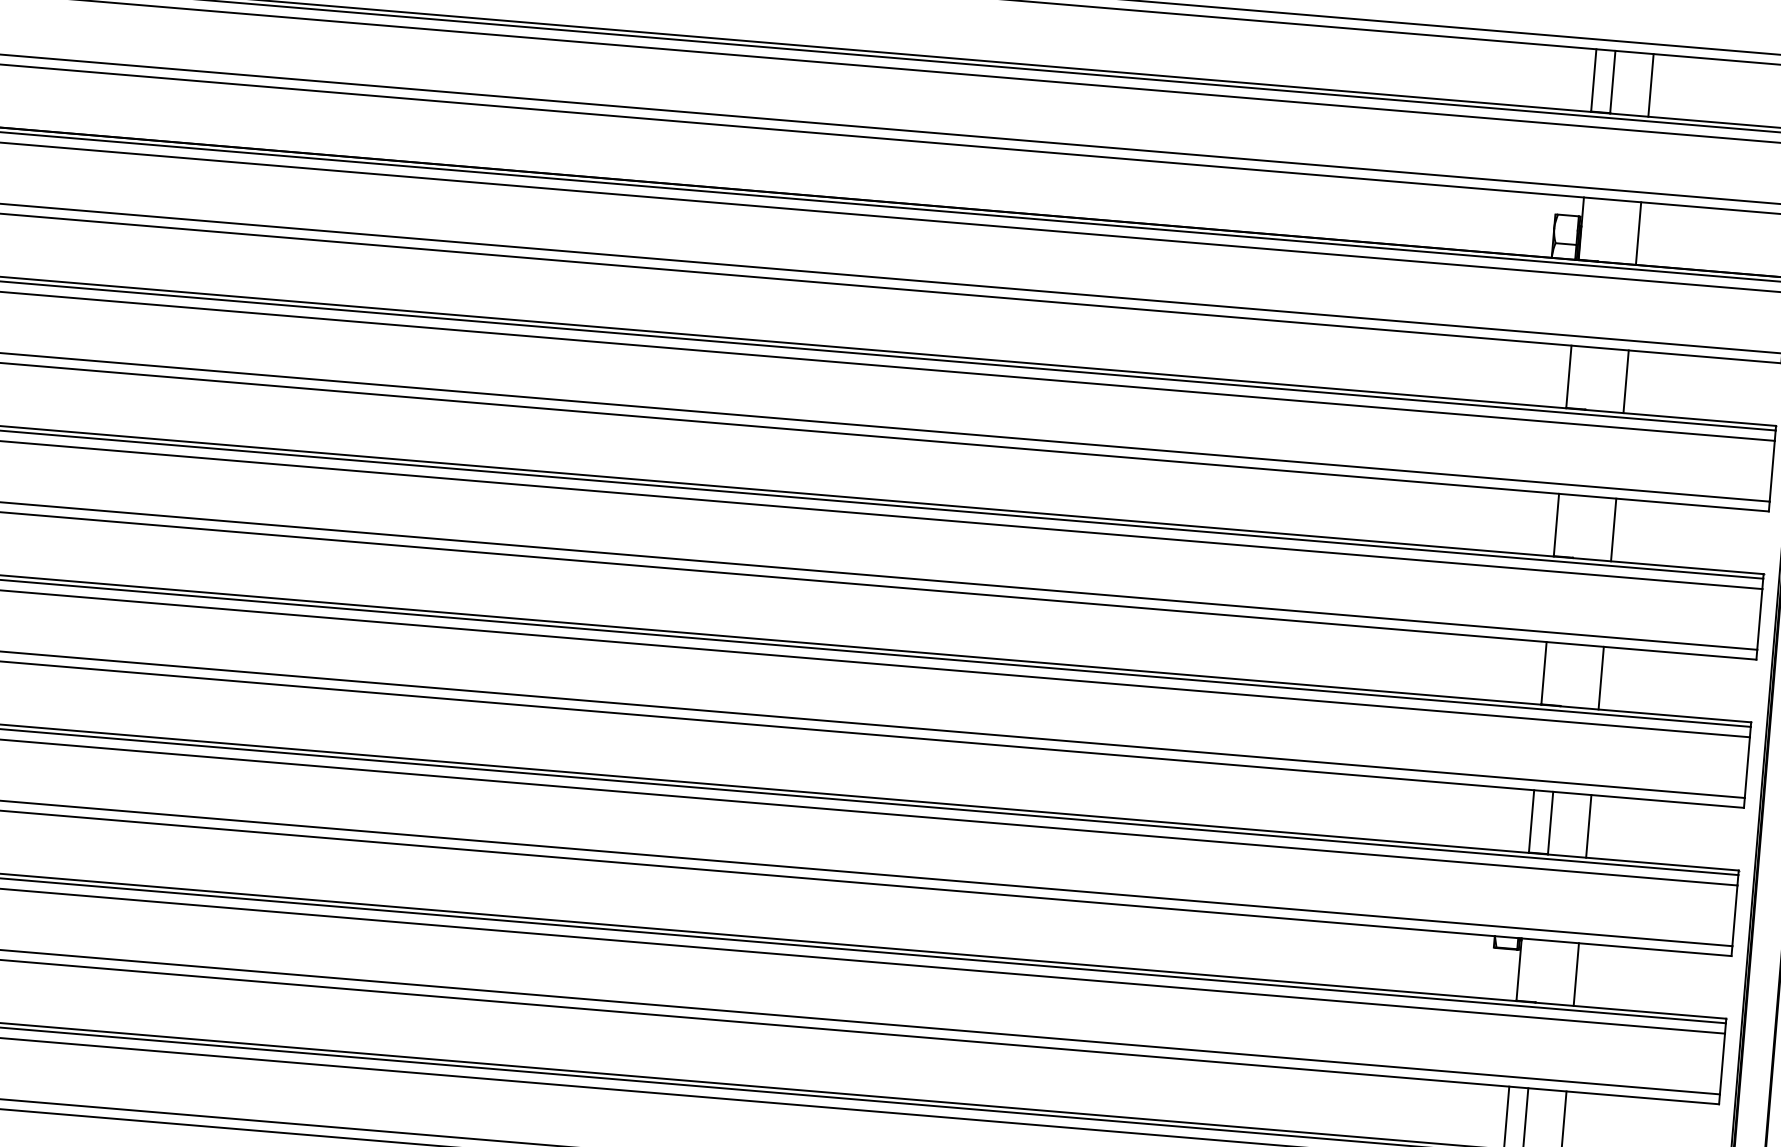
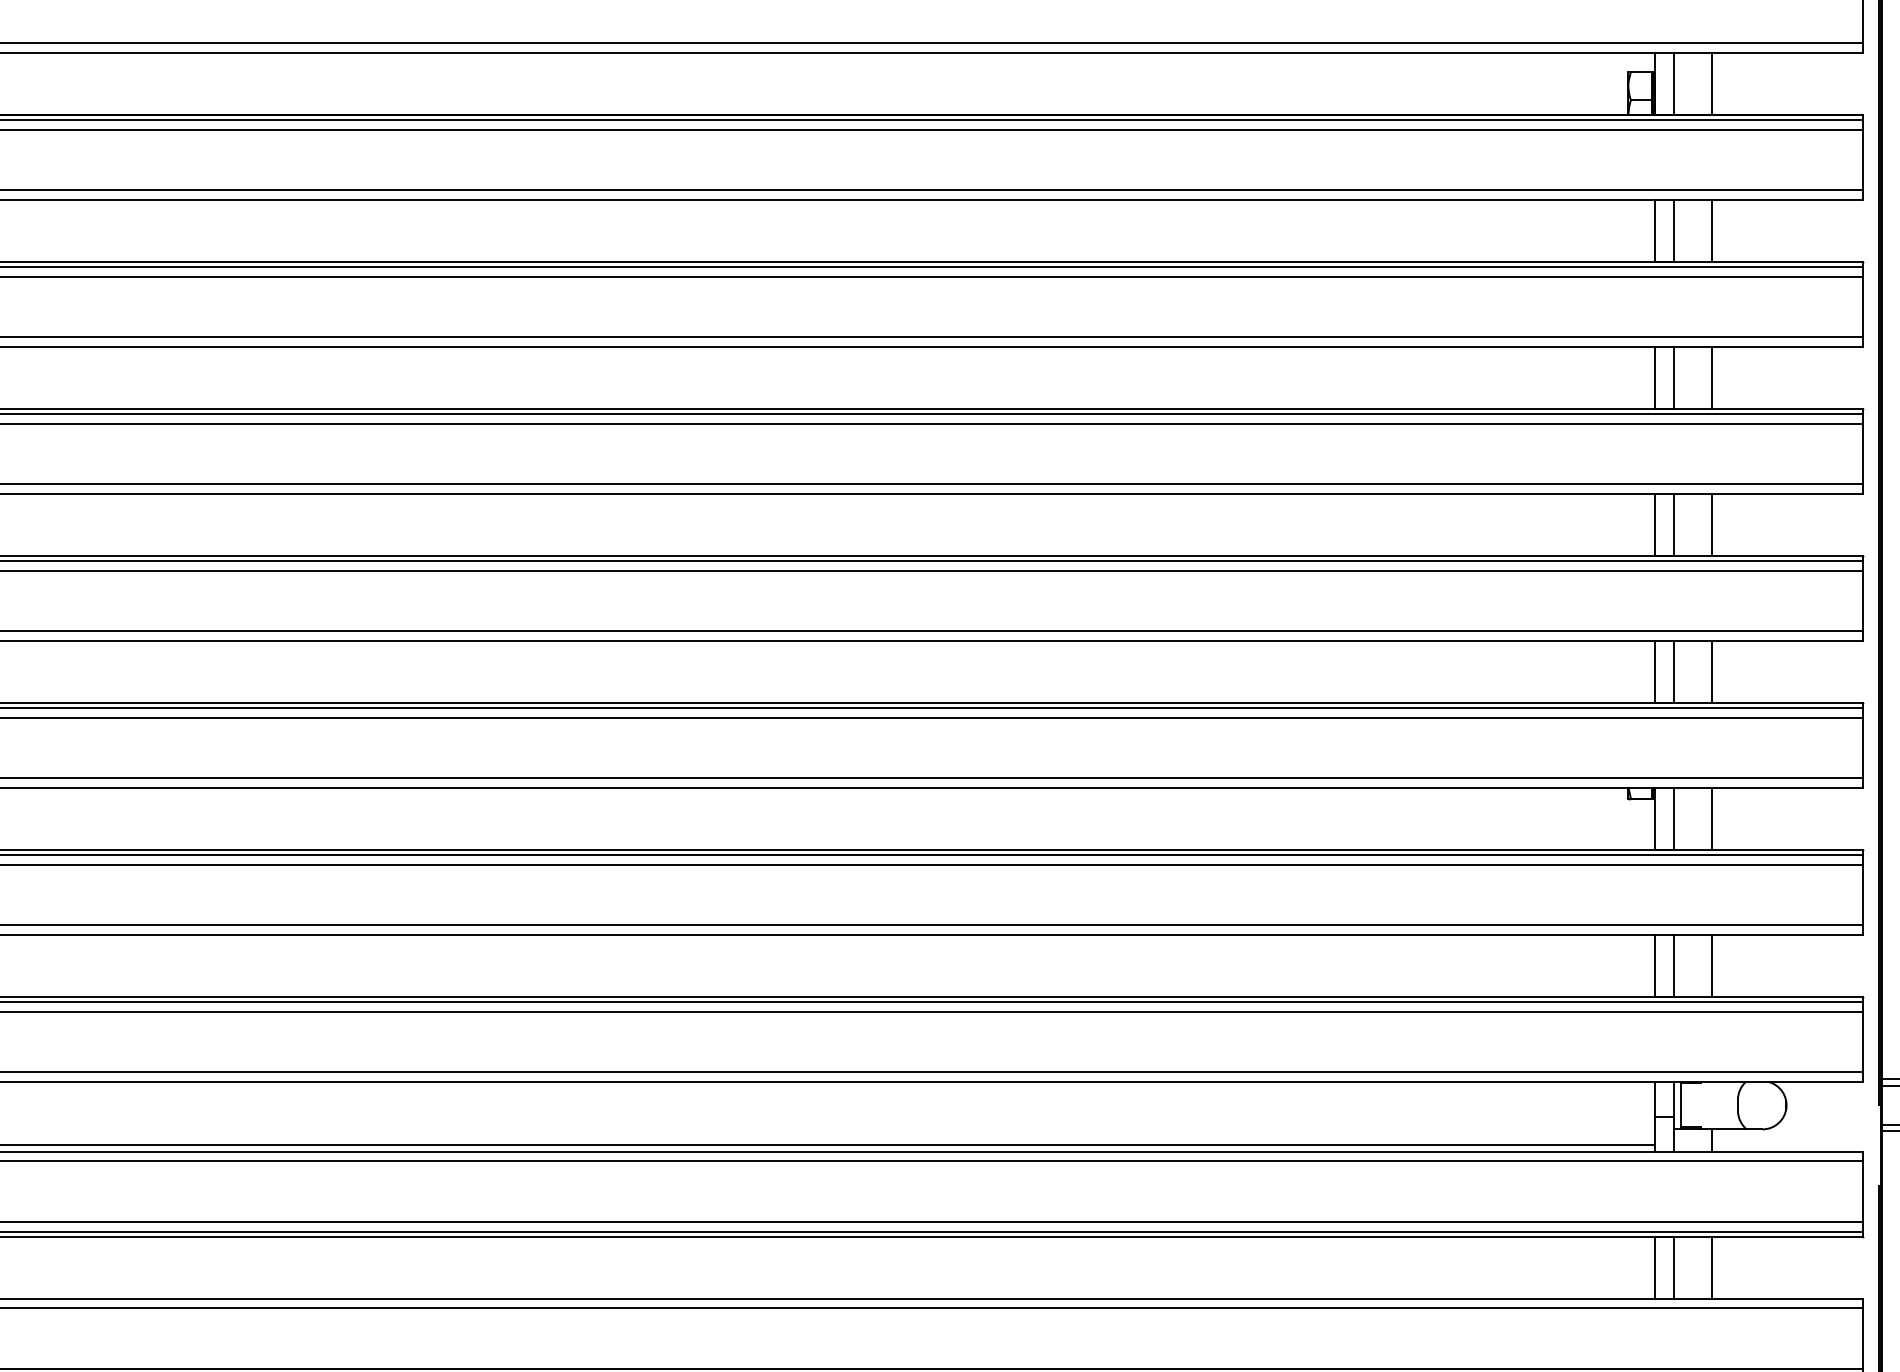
line: (1599, 229) -> (1673, 83), added
line: (1587, 378) -> (1673, 230), added
line: (1575, 526) -> (1673, 377), added
line: (1562, 674) -> (1673, 524), added
line: (1537, 970) -> (1673, 818), added

